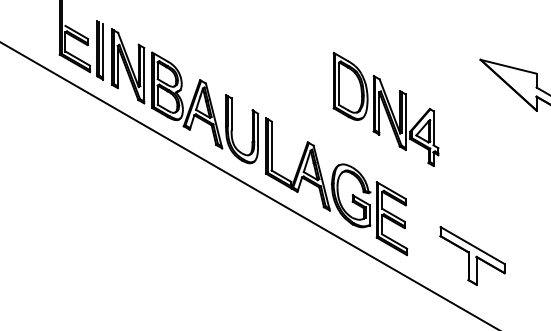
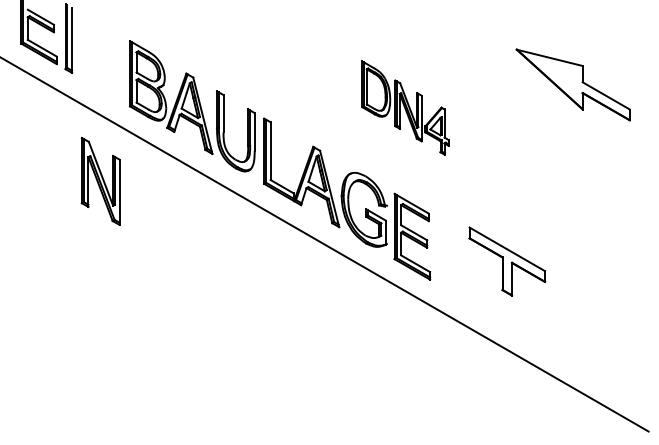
part: (128, 65) -> (100, 180), moved
part: (386, 108) -> (405, 107), size x0.7
part: (472, 255) -> (507, 261), moved

